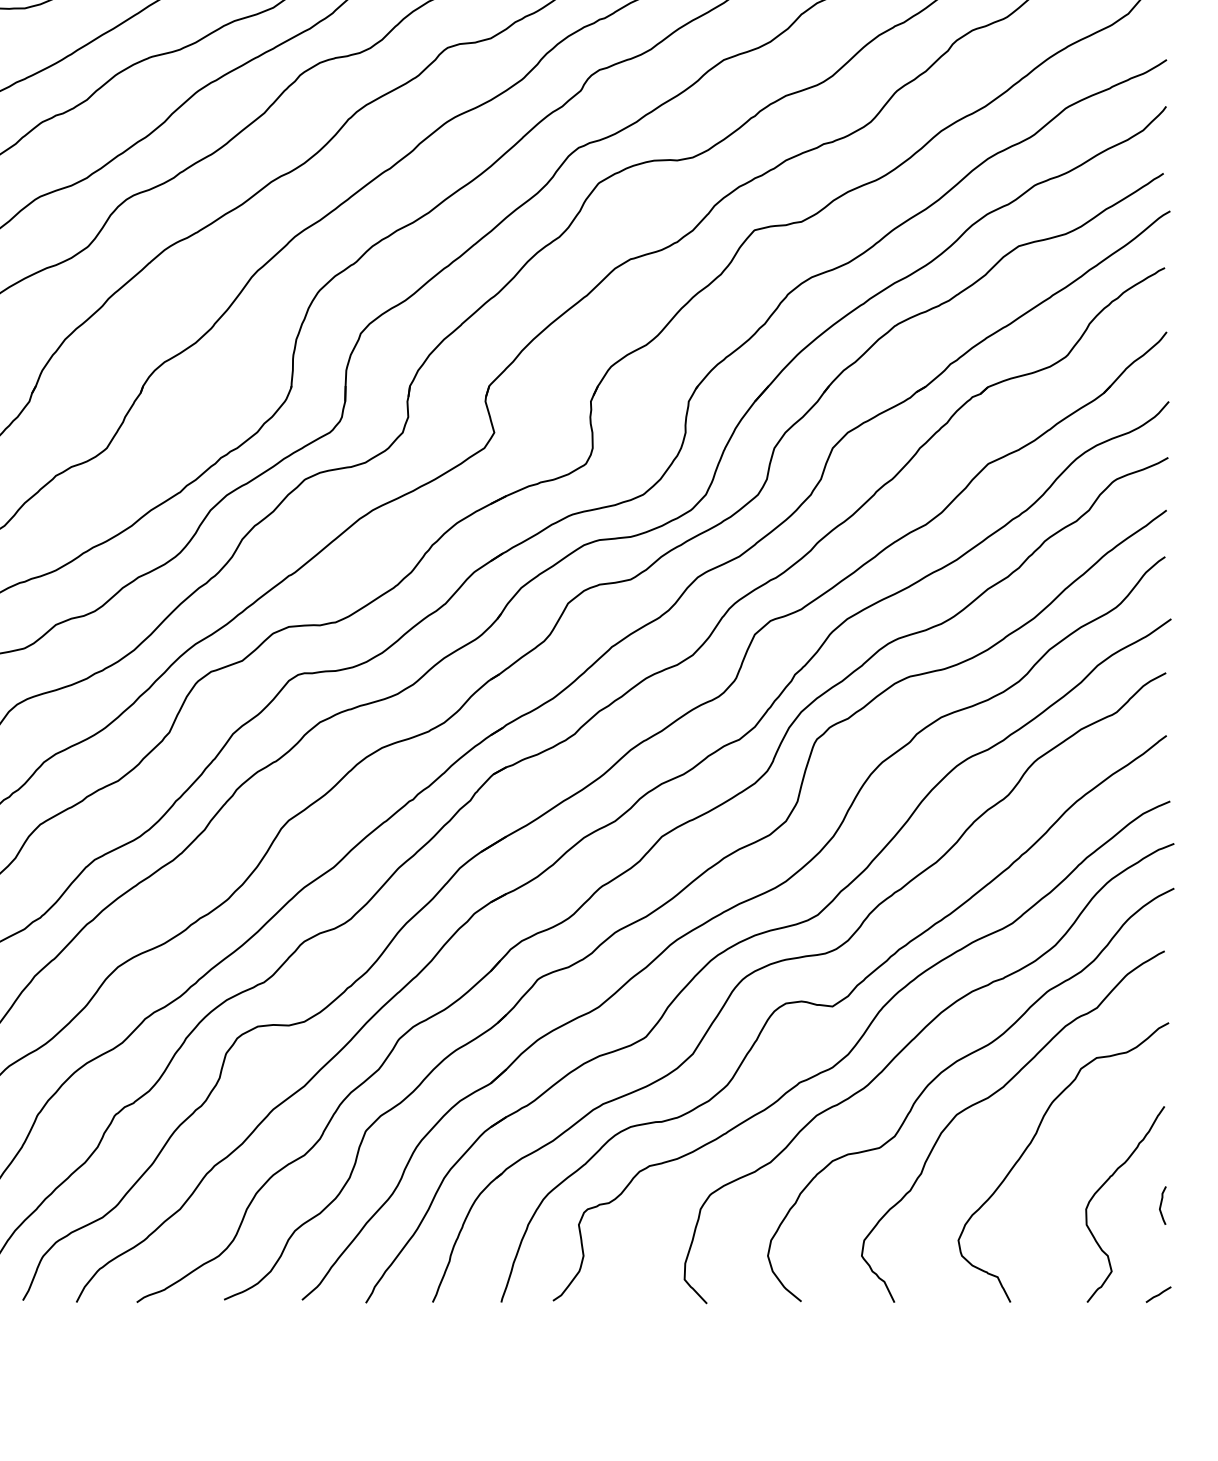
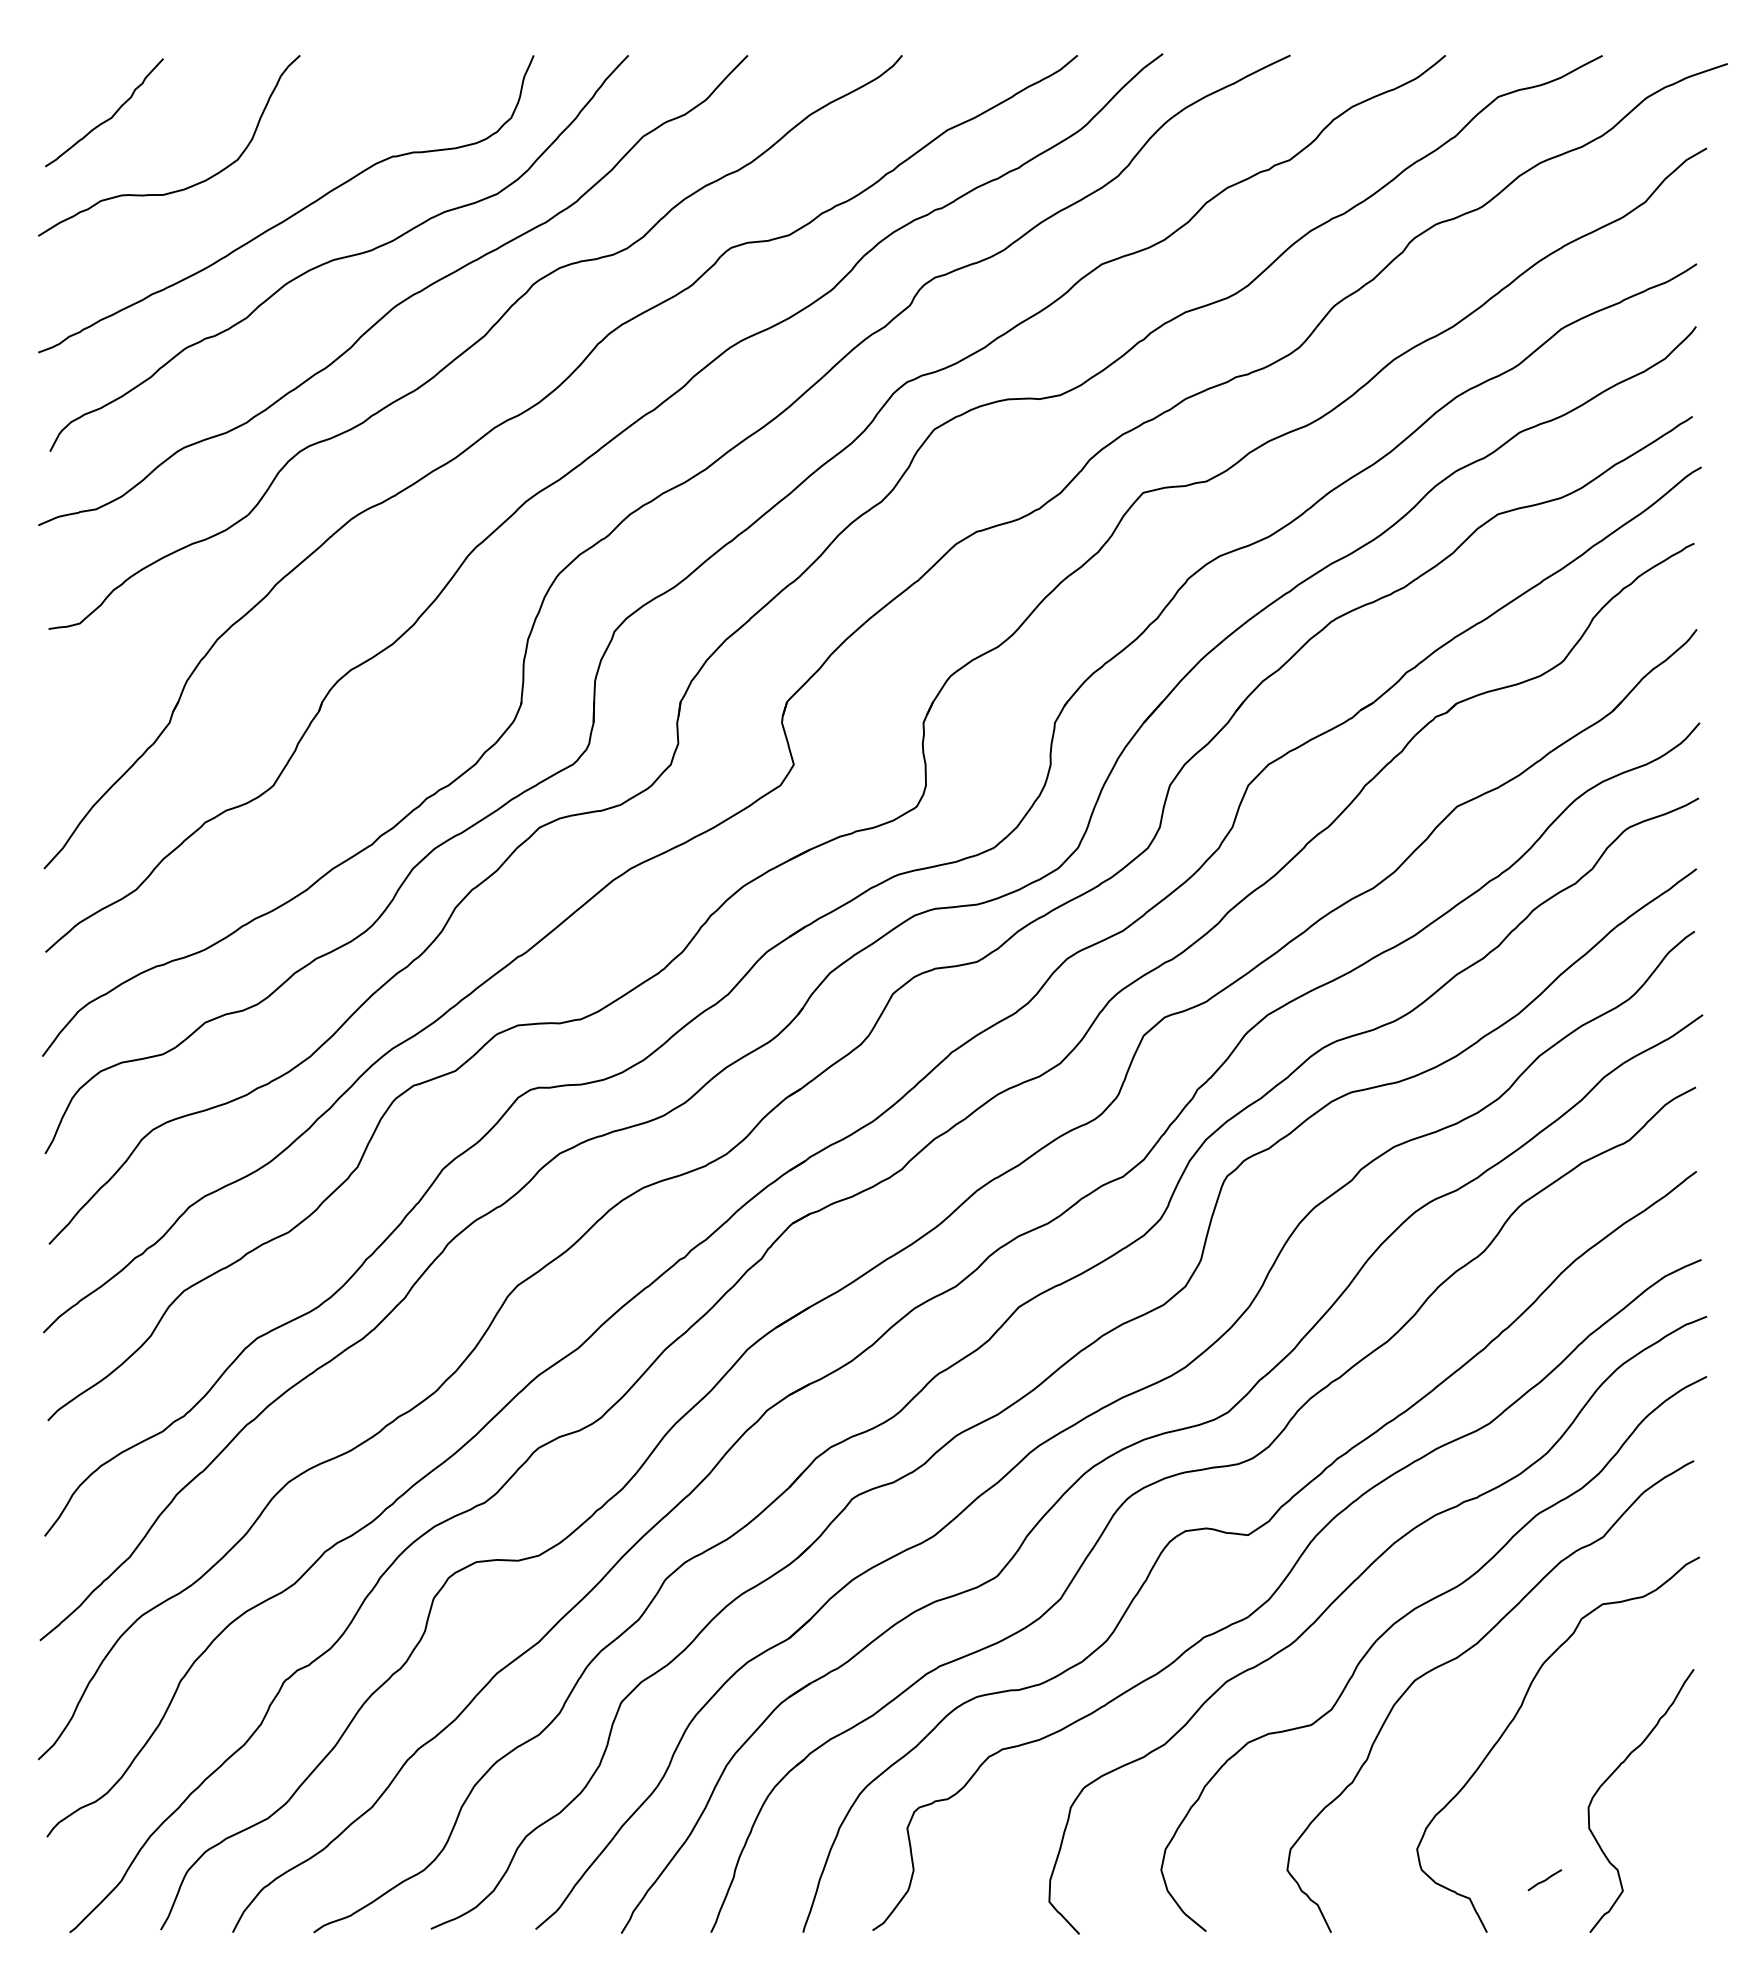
curve: (1161, 1205) -> (1689, 1802), removed
line: (1158, 1294) -> (1544, 1880), moved

